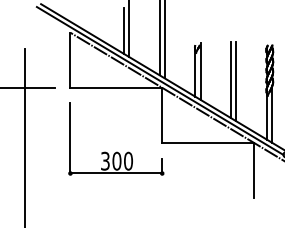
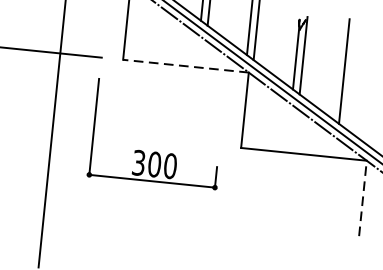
line: (236, 81) -> (351, 74), removed
line: (116, 87) -> (186, 65), solid -> dashed
part: (116, 151) -> (155, 151), moved
line: (254, 170) -> (363, 198), solid -> dashed

